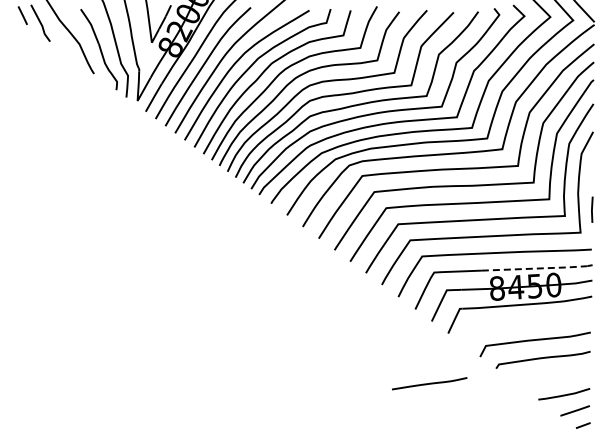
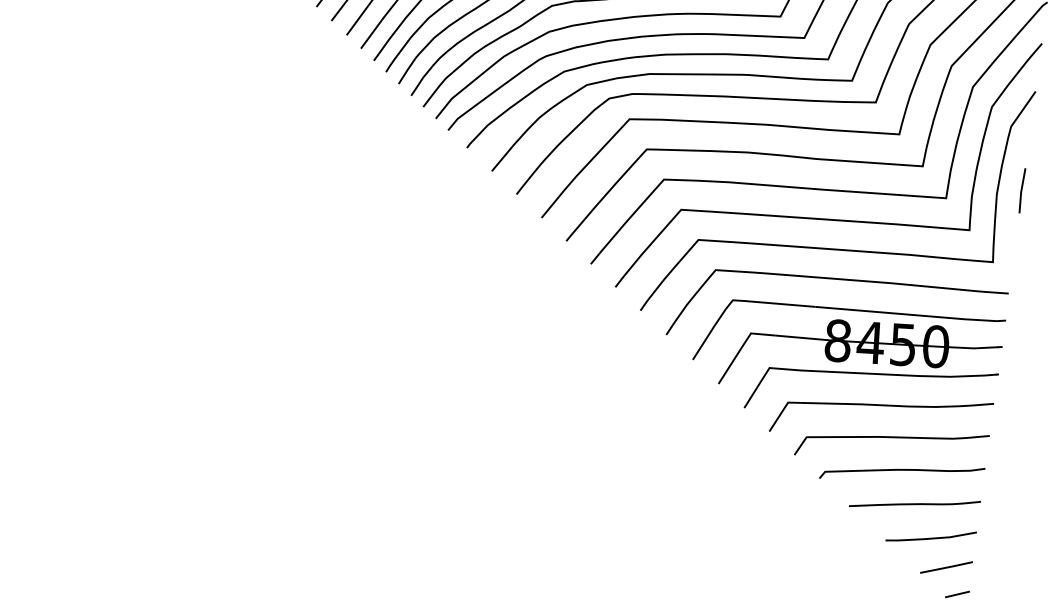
line: (592, 209) -> (1022, 190), moved
line: (537, 268) -> (911, 314), dashed -> solid
curve: (527, 323) -> (882, 407), added
line: (429, 383) -> (914, 503), moved

